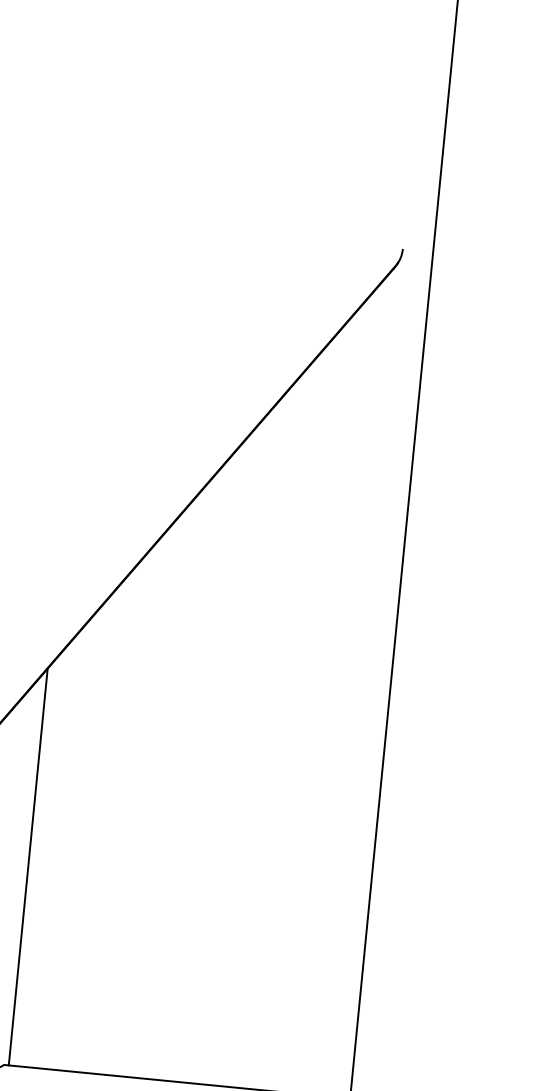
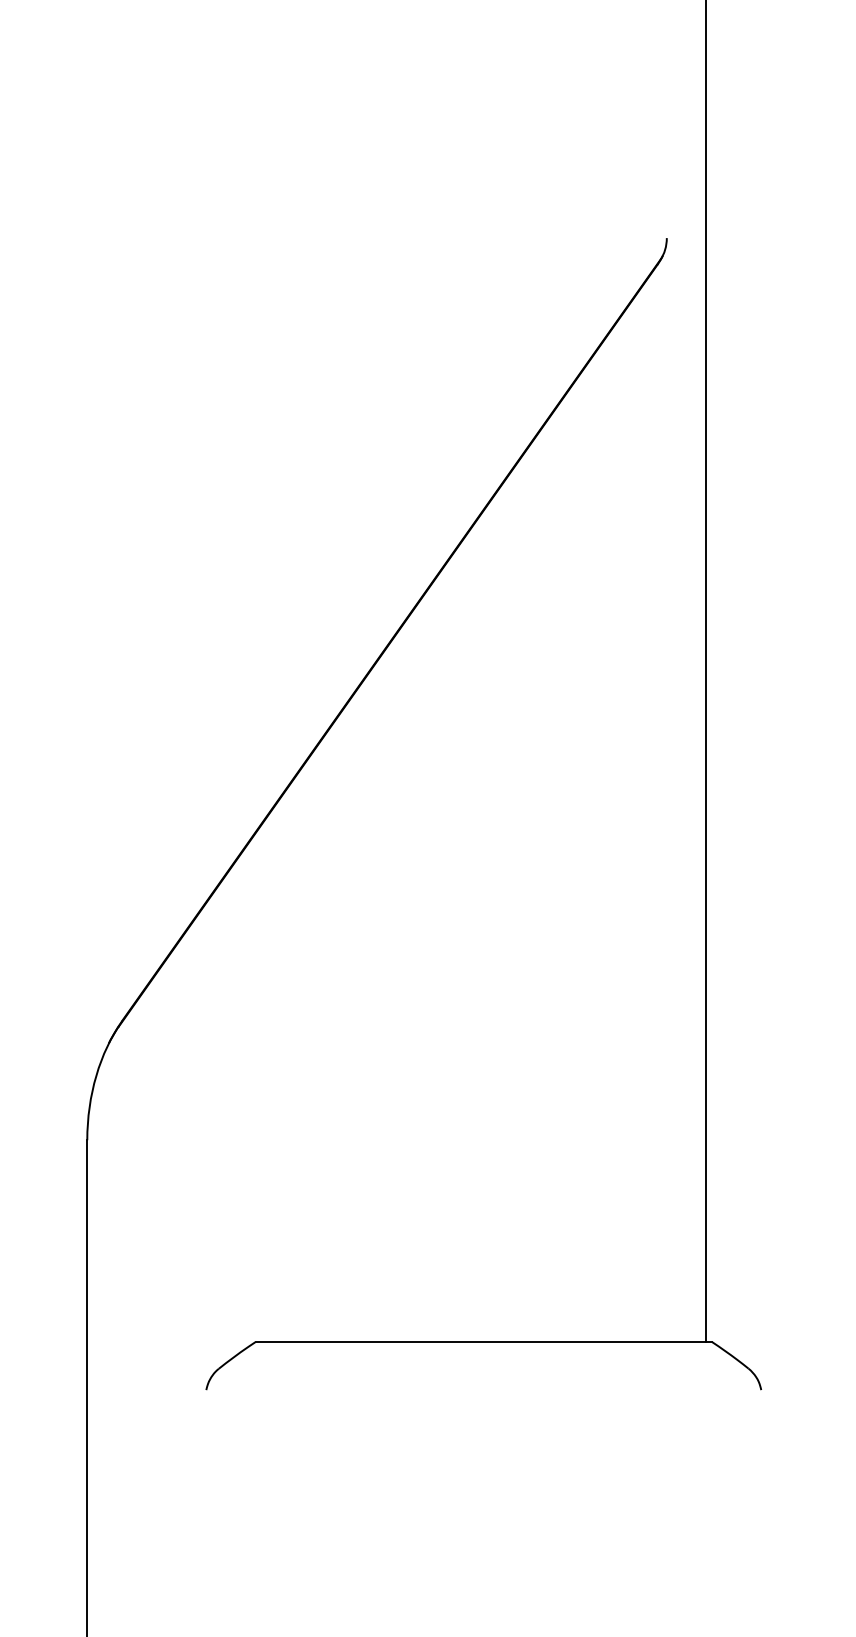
line: (28, 867) -> (261, 1083), removed

